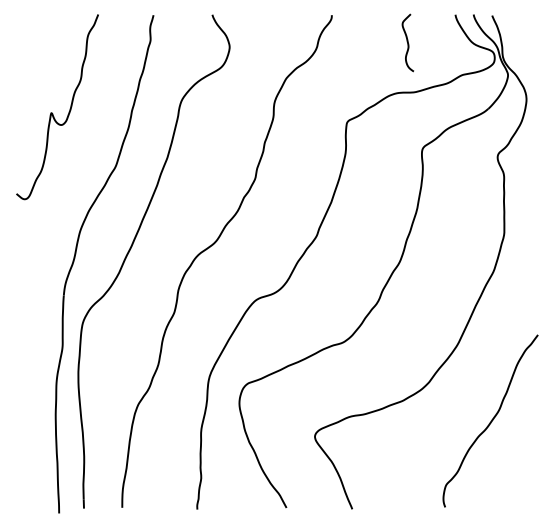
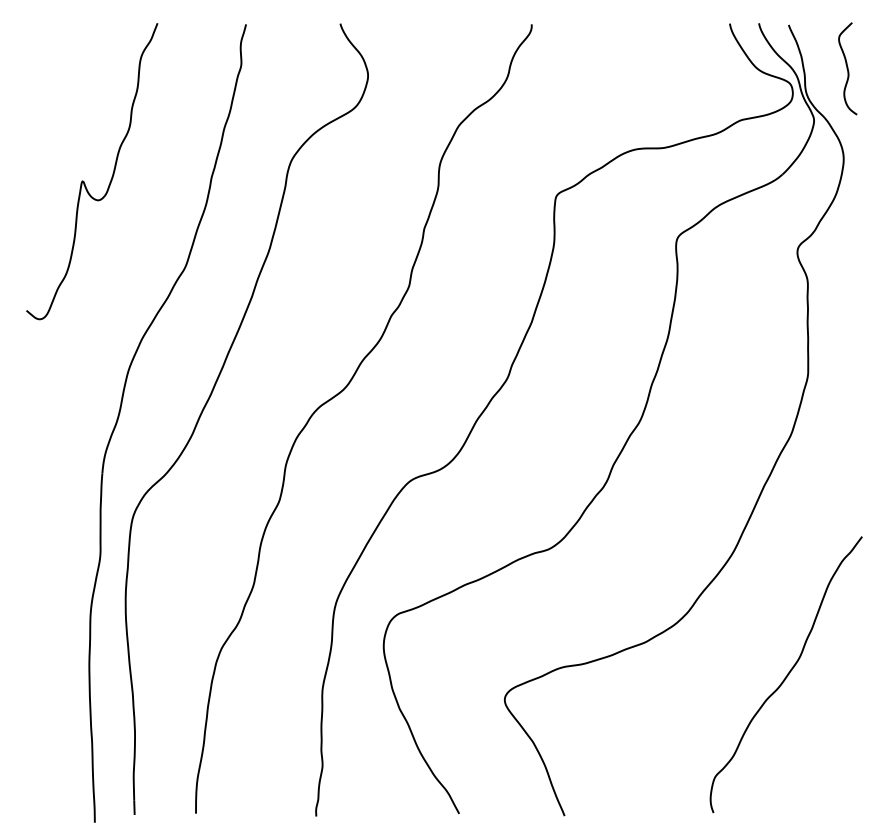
curve: (407, 42) -> (846, 68), moved

